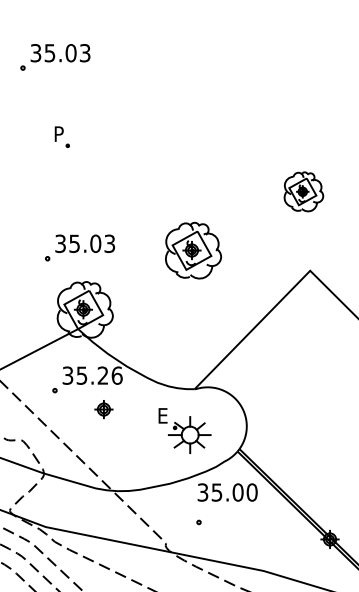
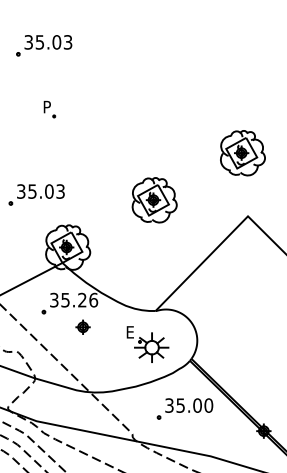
part: (303, 191) -> (242, 152), size x1.43
part: (80, 247) -> (37, 194), moved
text: (227, 492) -> (189, 405), moved

